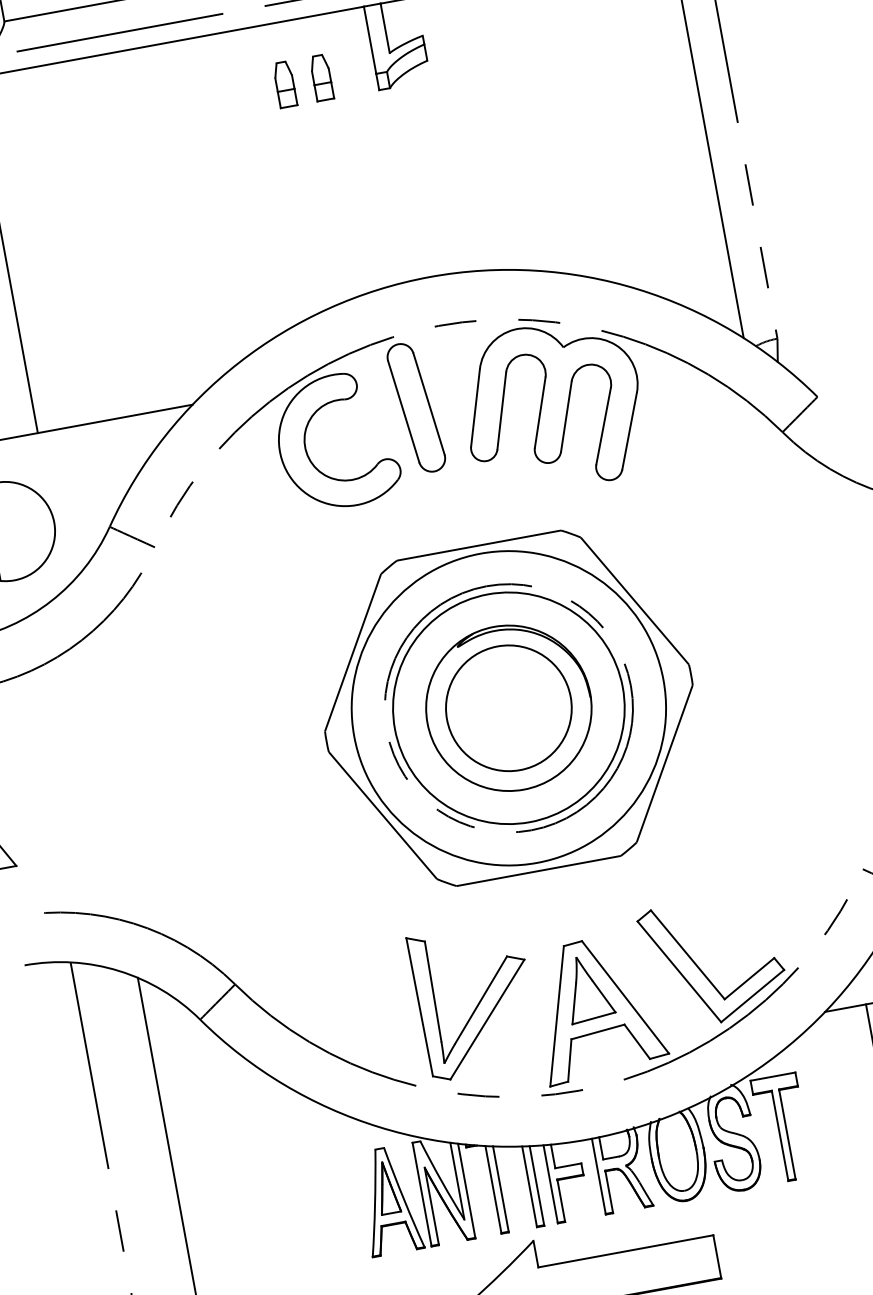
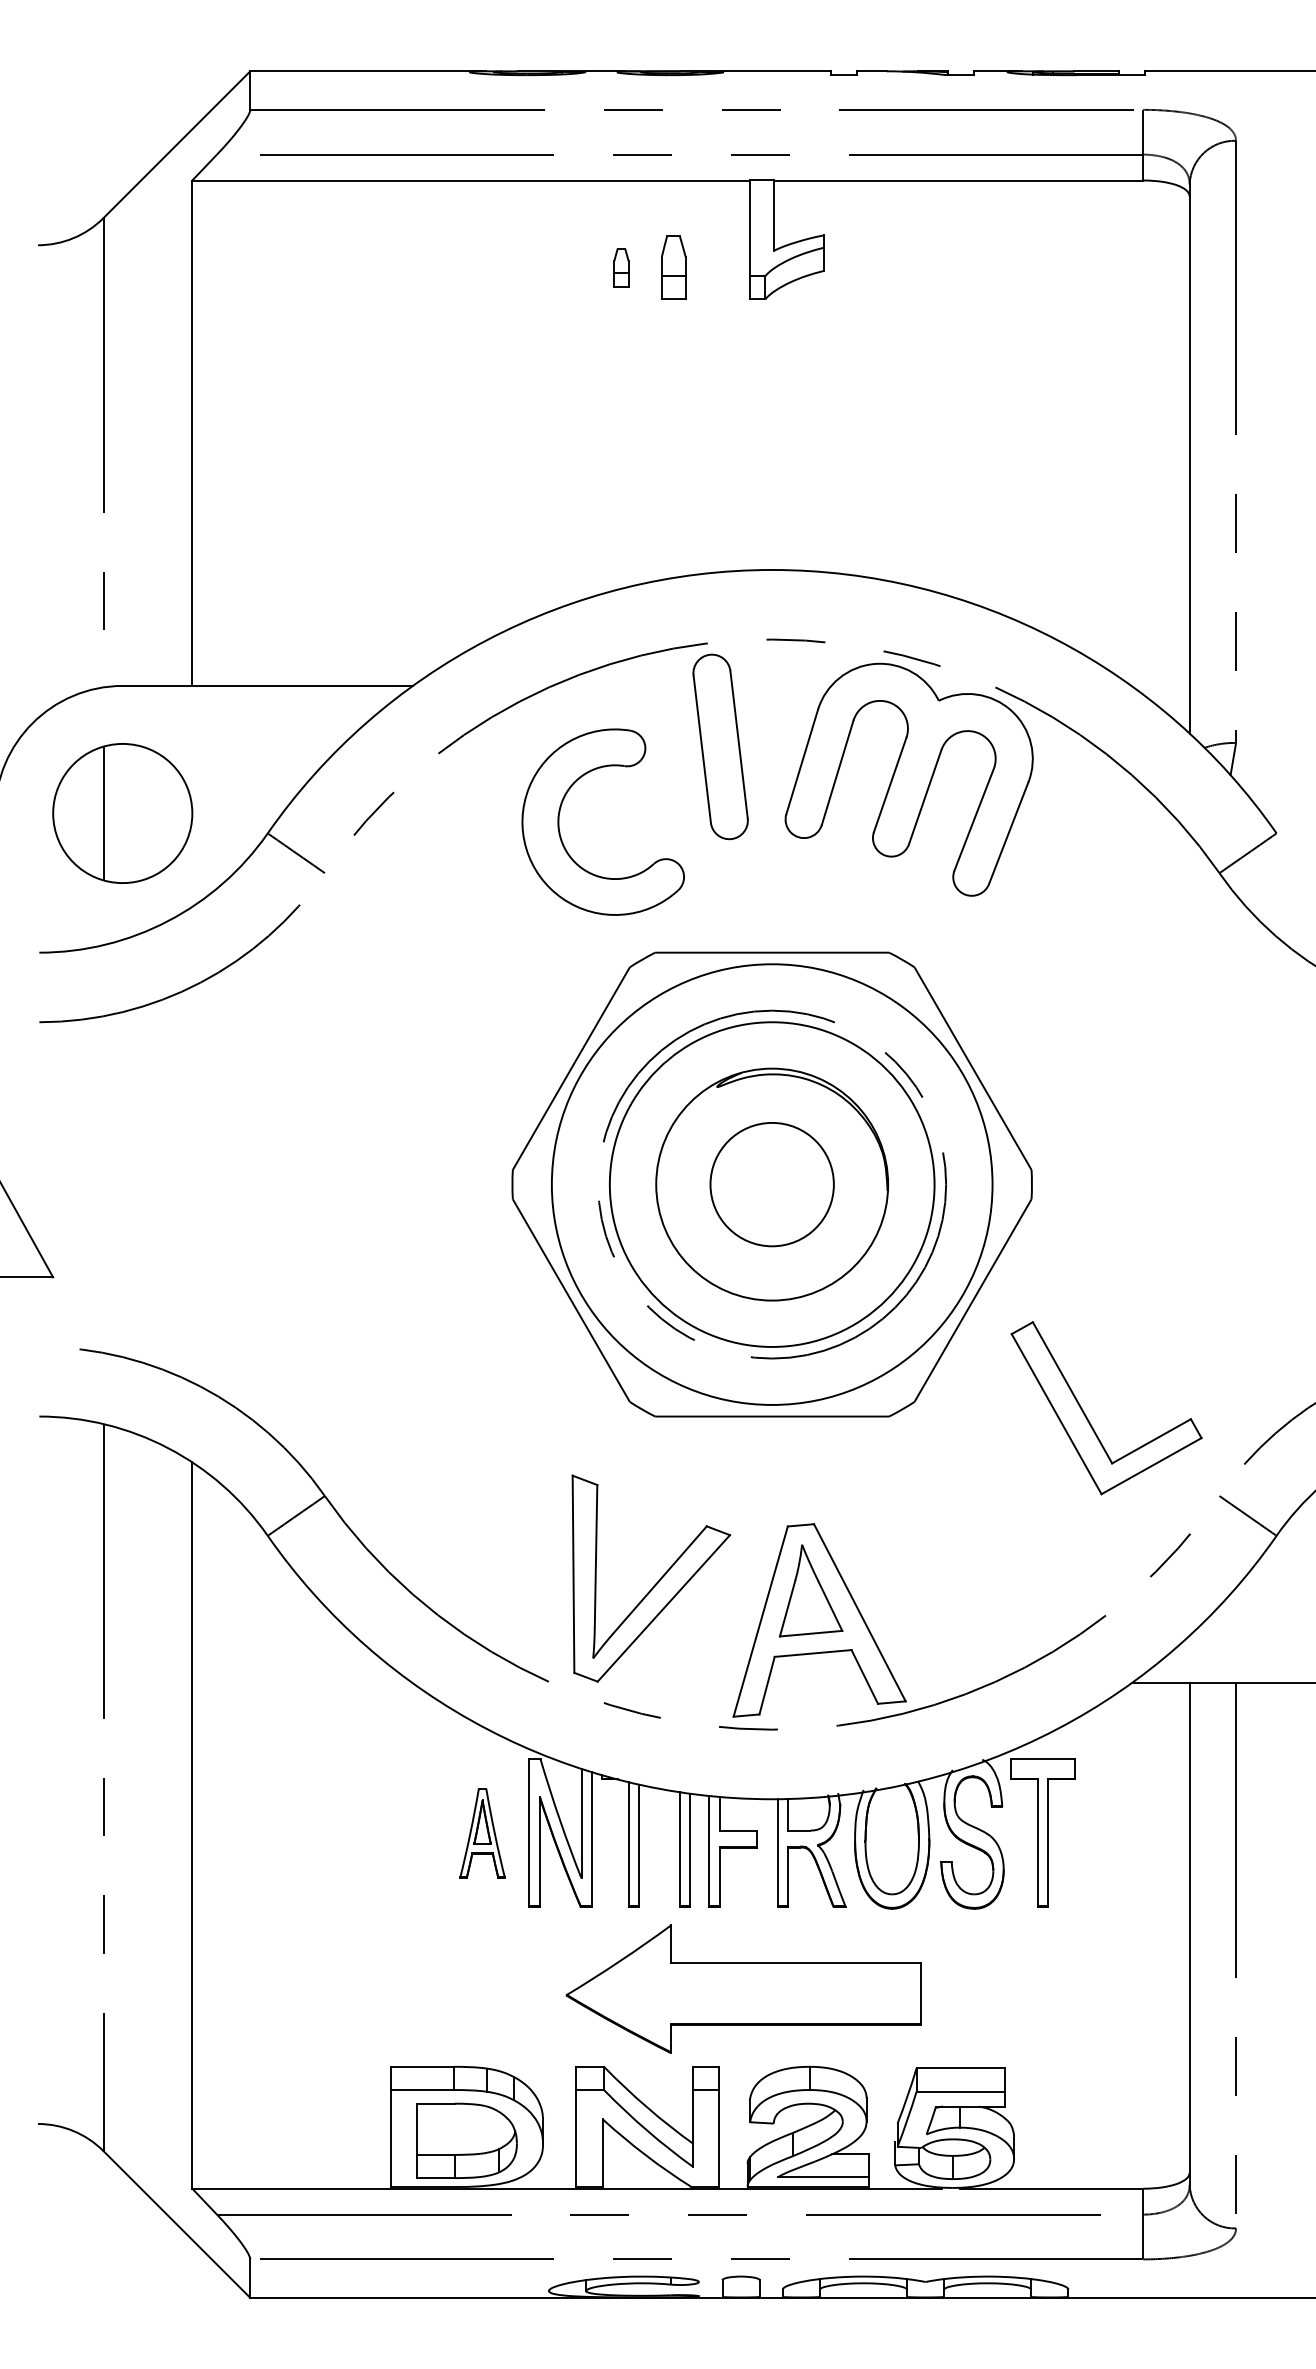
part: (285, 84) -> (621, 267), size x0.6
part: (305, 440) -> (560, 812), moved
circle: (509, 708) -> (772, 1184), size x0.7
part: (703, 972) -> (1089, 1420), moved
part: (389, 1200) -> (482, 1832), size x0.6

